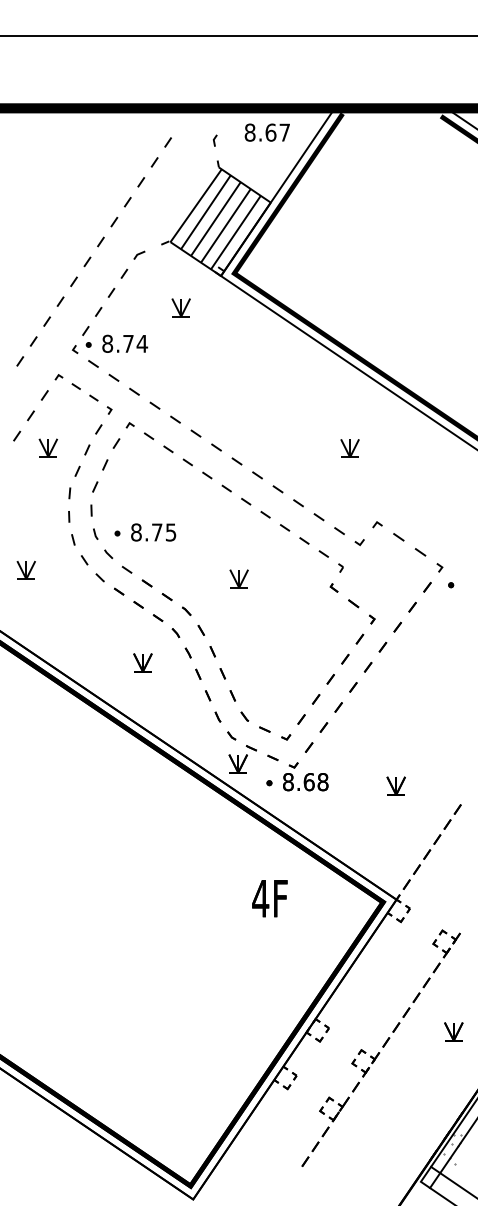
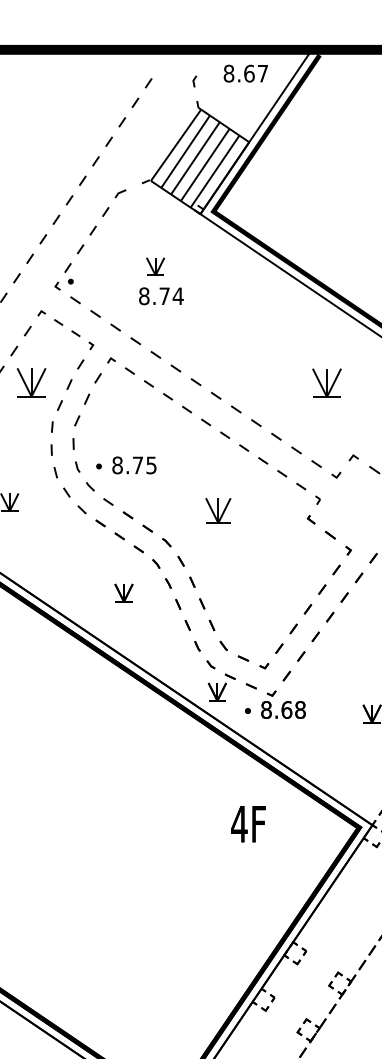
part: (180, 307) -> (154, 266), moved
text: (125, 343) -> (161, 295), moved
part: (47, 447) -> (30, 382), size x1.6
part: (349, 448) -> (326, 383), size x1.6
part: (238, 578) -> (217, 510), size x1.4

